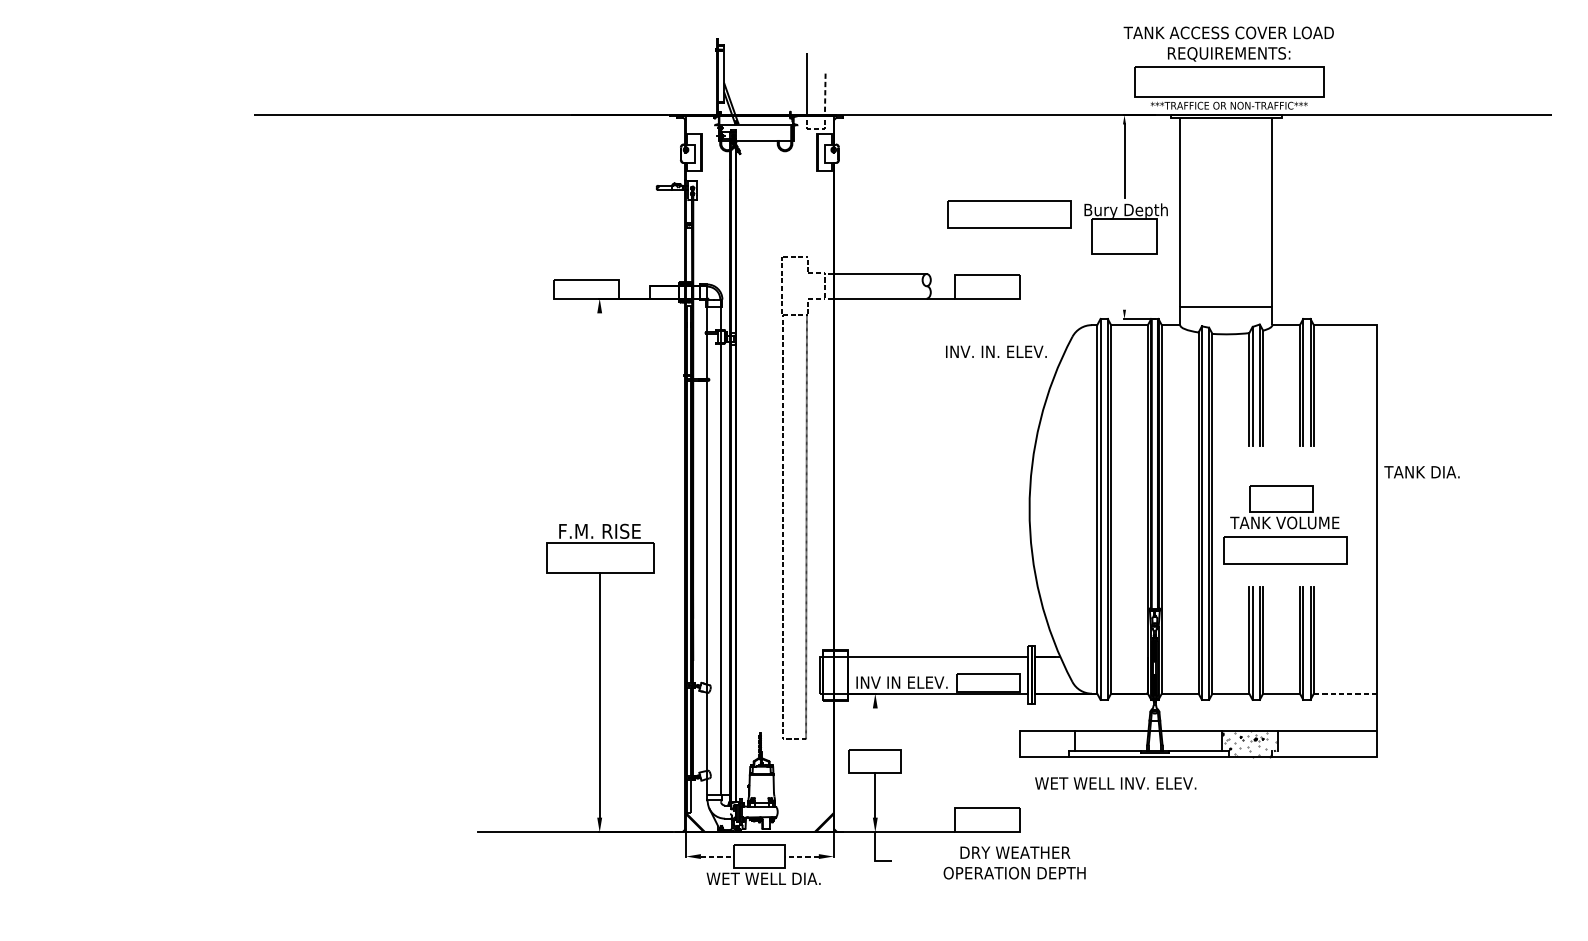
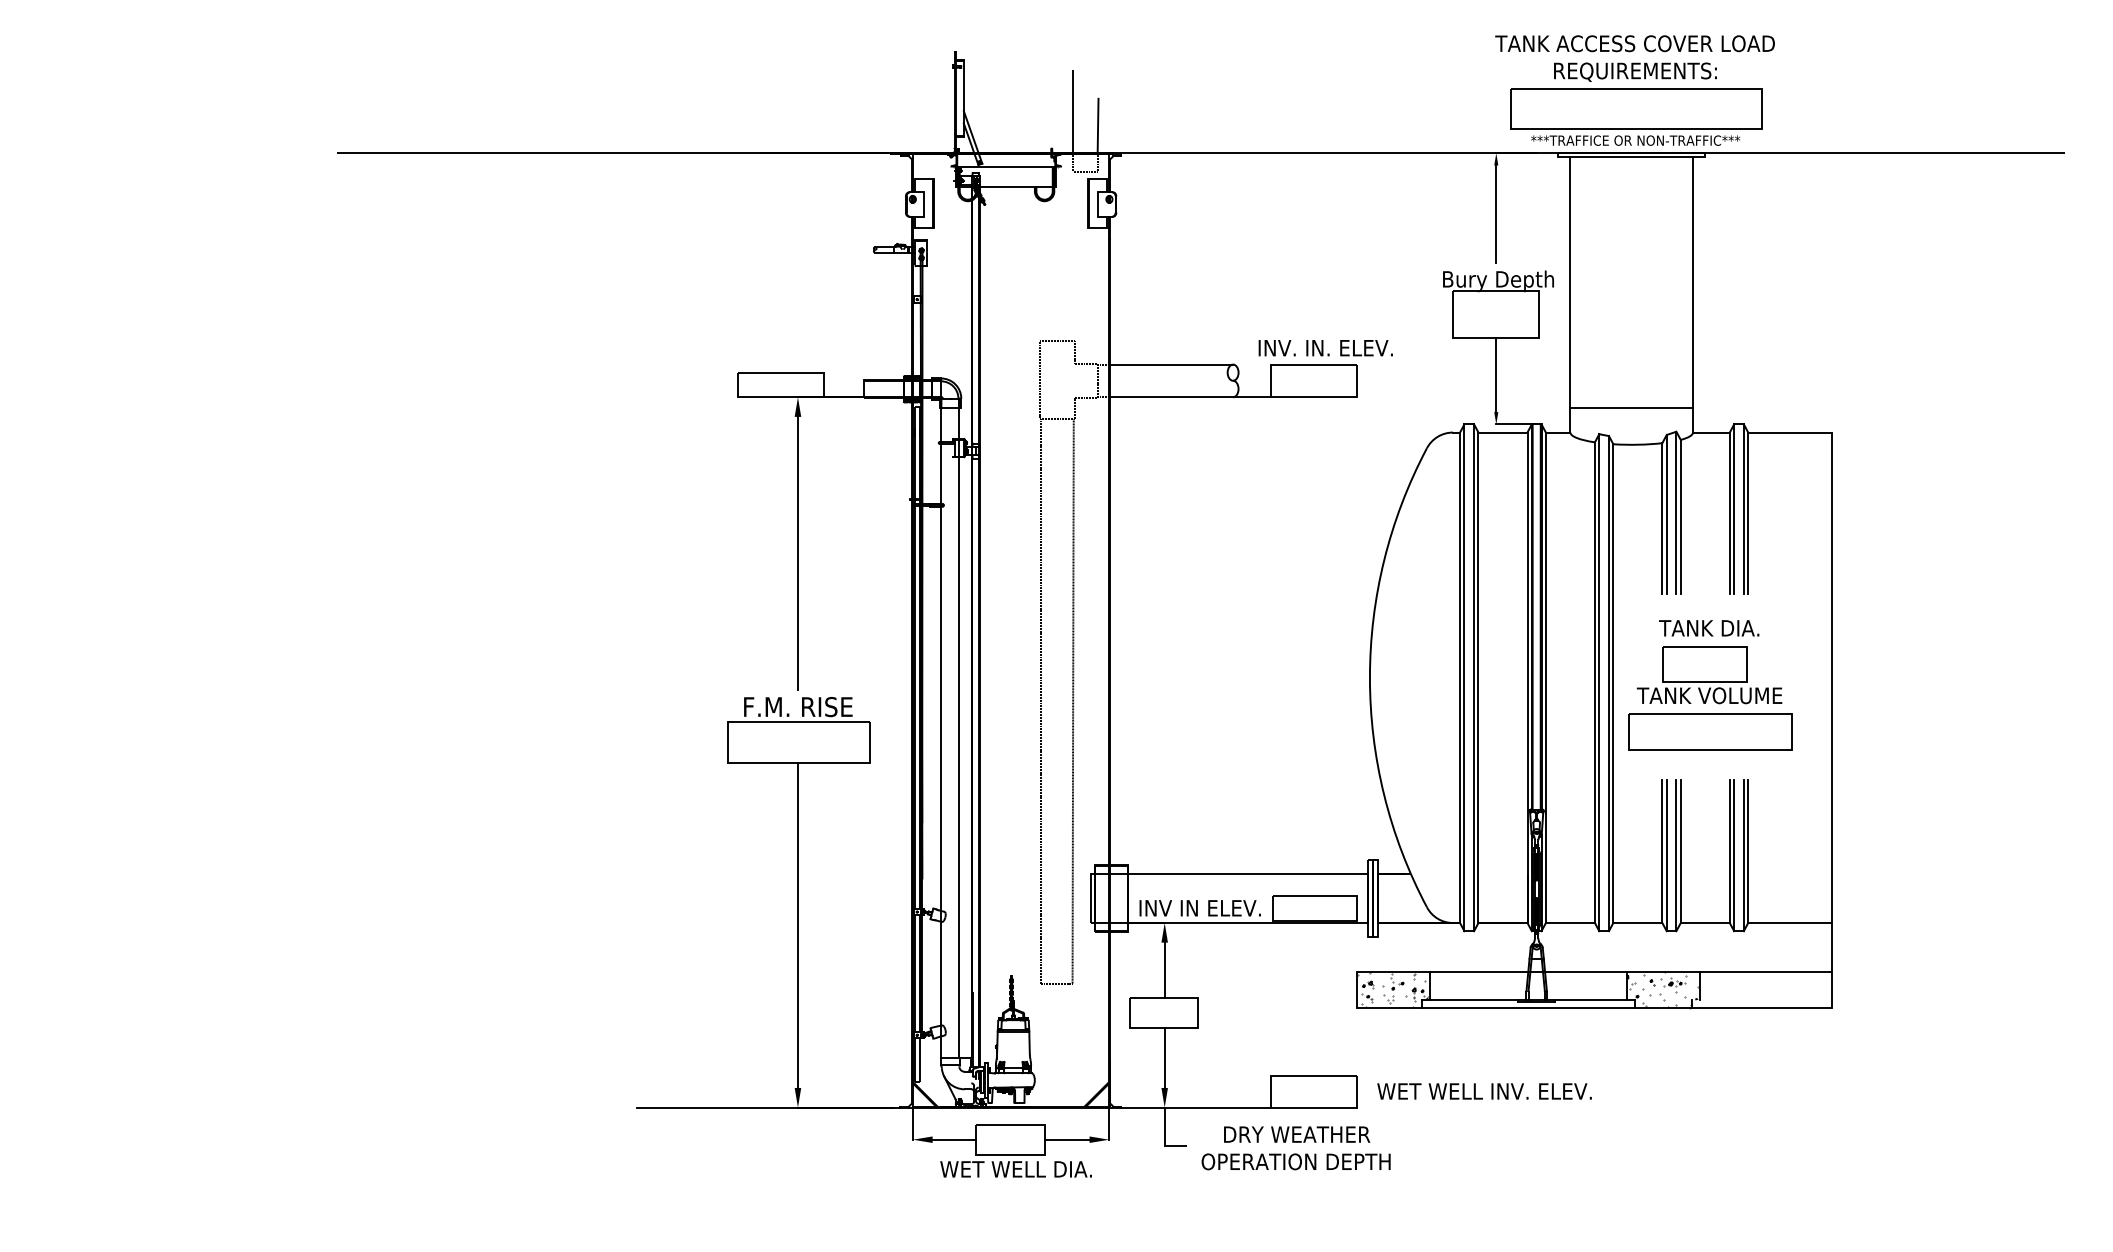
line: (825, 94) -> (1098, 125), dashed -> solid
part: (1009, 213) -> (1343, 284), removed
line: (1124, 281) -> (1496, 374), added
text: (996, 352) -> (1325, 348), moved
line: (599, 416) -> (797, 553), added
text: (1422, 472) -> (1709, 628), moved
line: (1344, 694) -> (1789, 923), dashed -> solid
line: (875, 728) -> (1164, 969), added
hatch: (1046, 743) -> (1392, 989), added
text: (1115, 783) -> (1484, 1091), moved
line: (717, 856) -> (954, 1139), dashed -> solid
line: (801, 856) -> (1066, 1139), dashed -> solid
text: (1014, 863) -> (1295, 1148), moved

